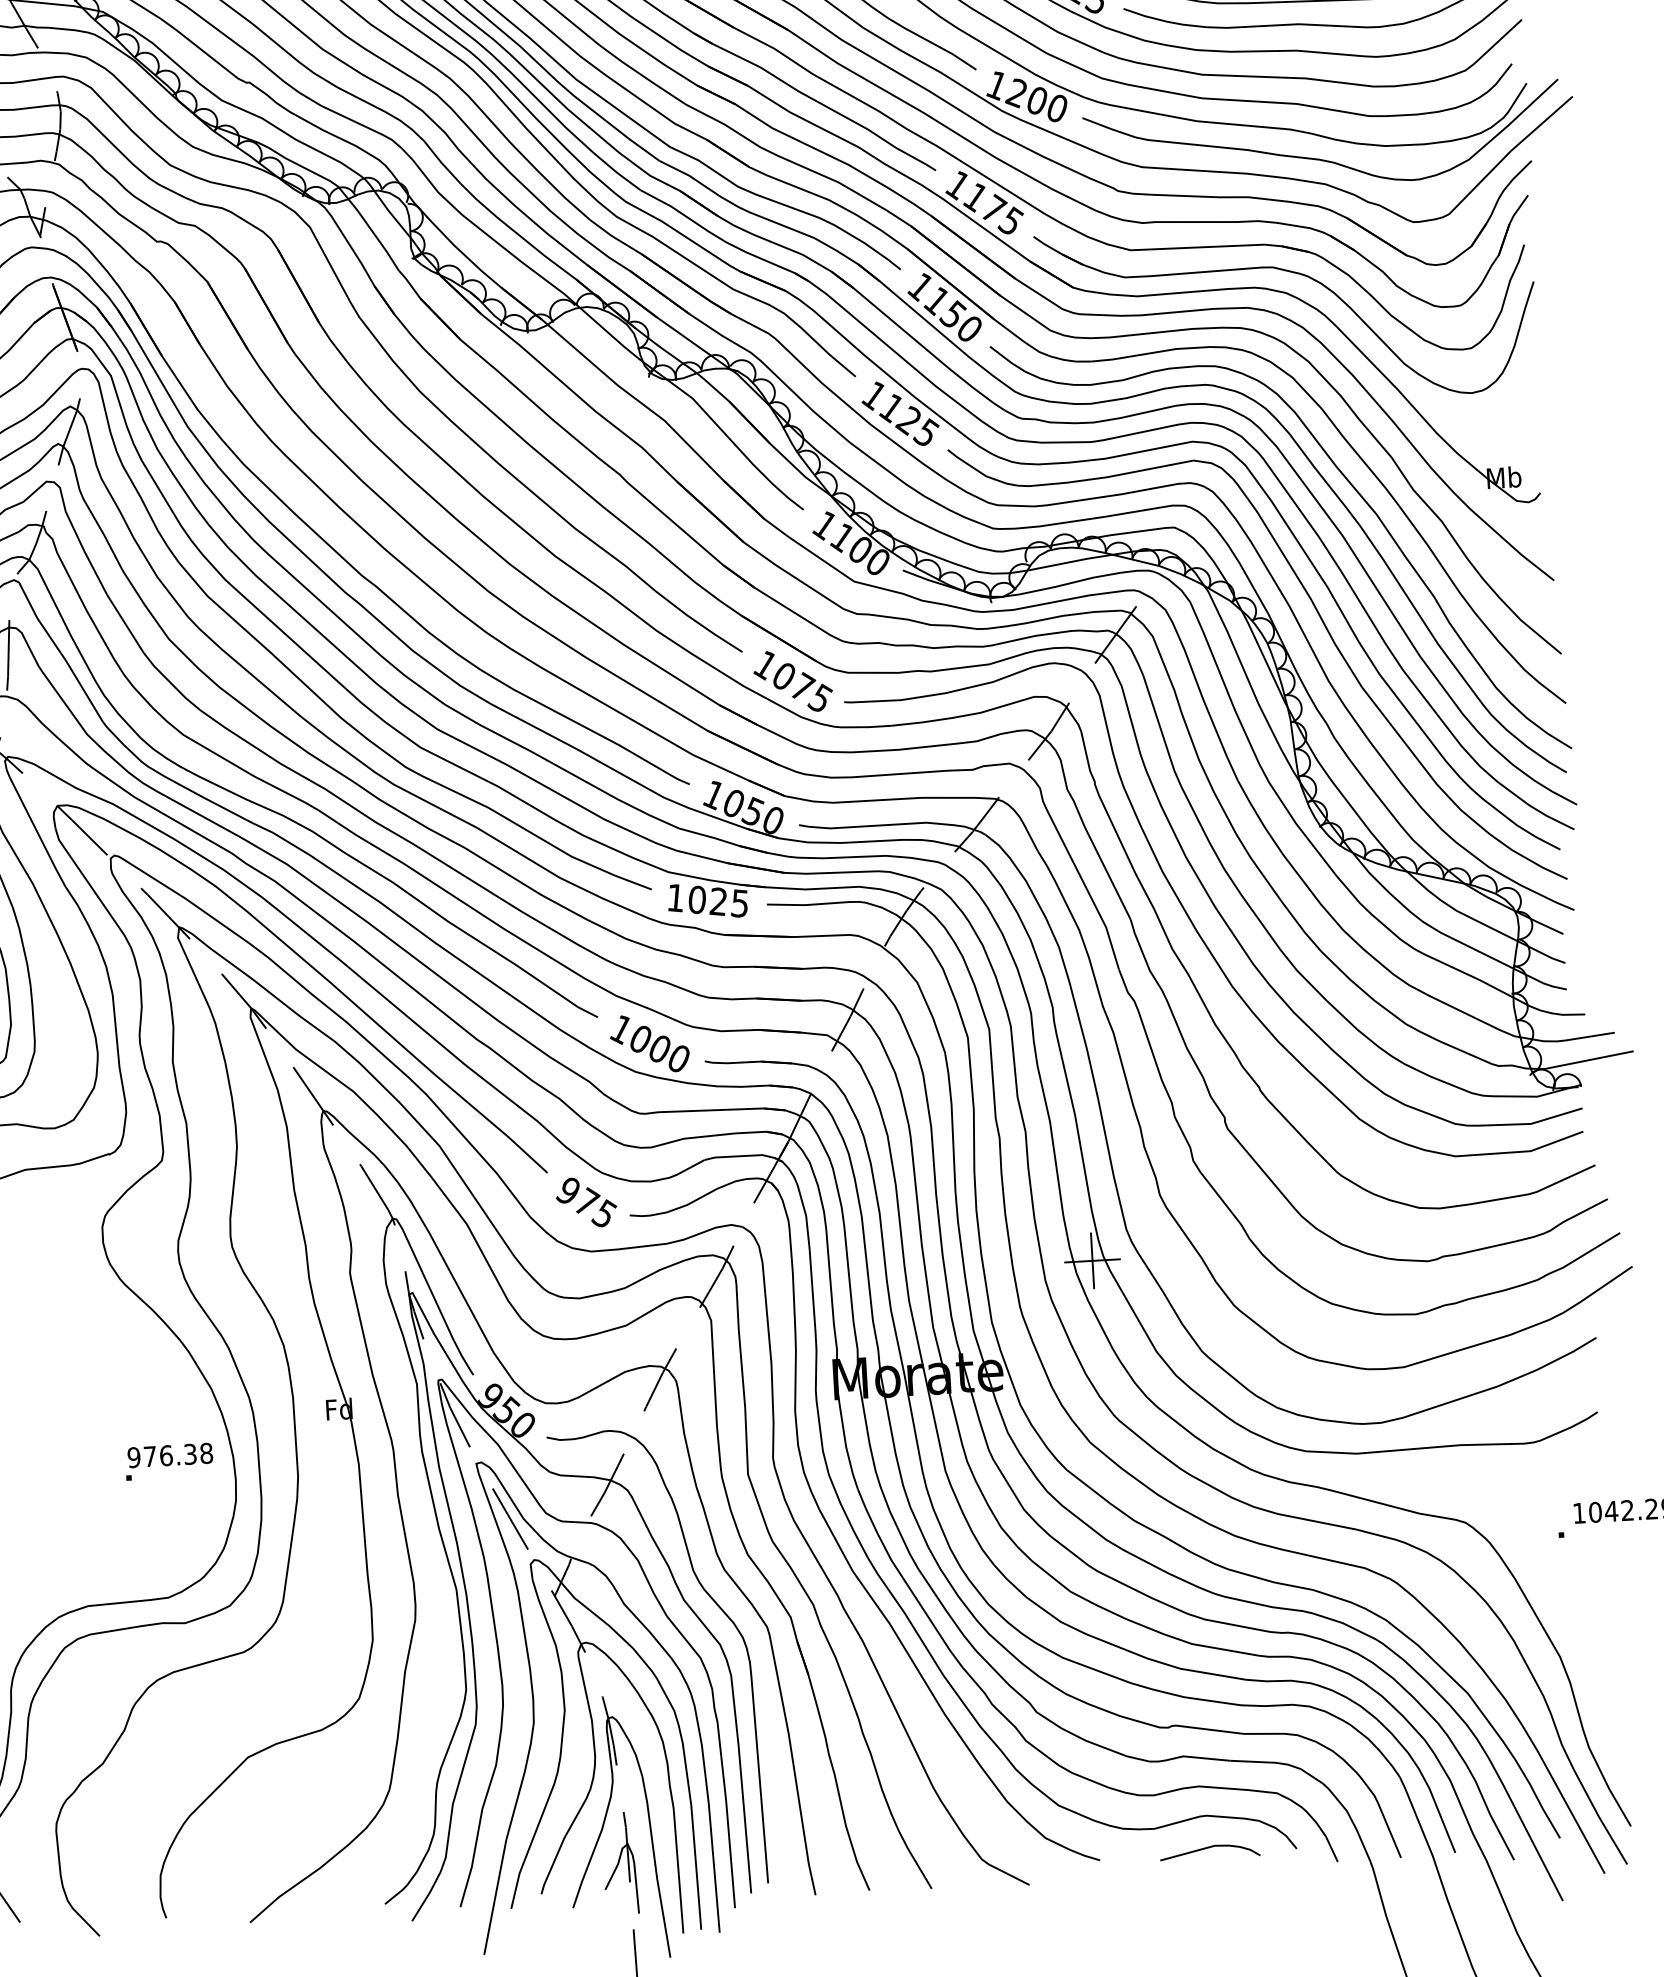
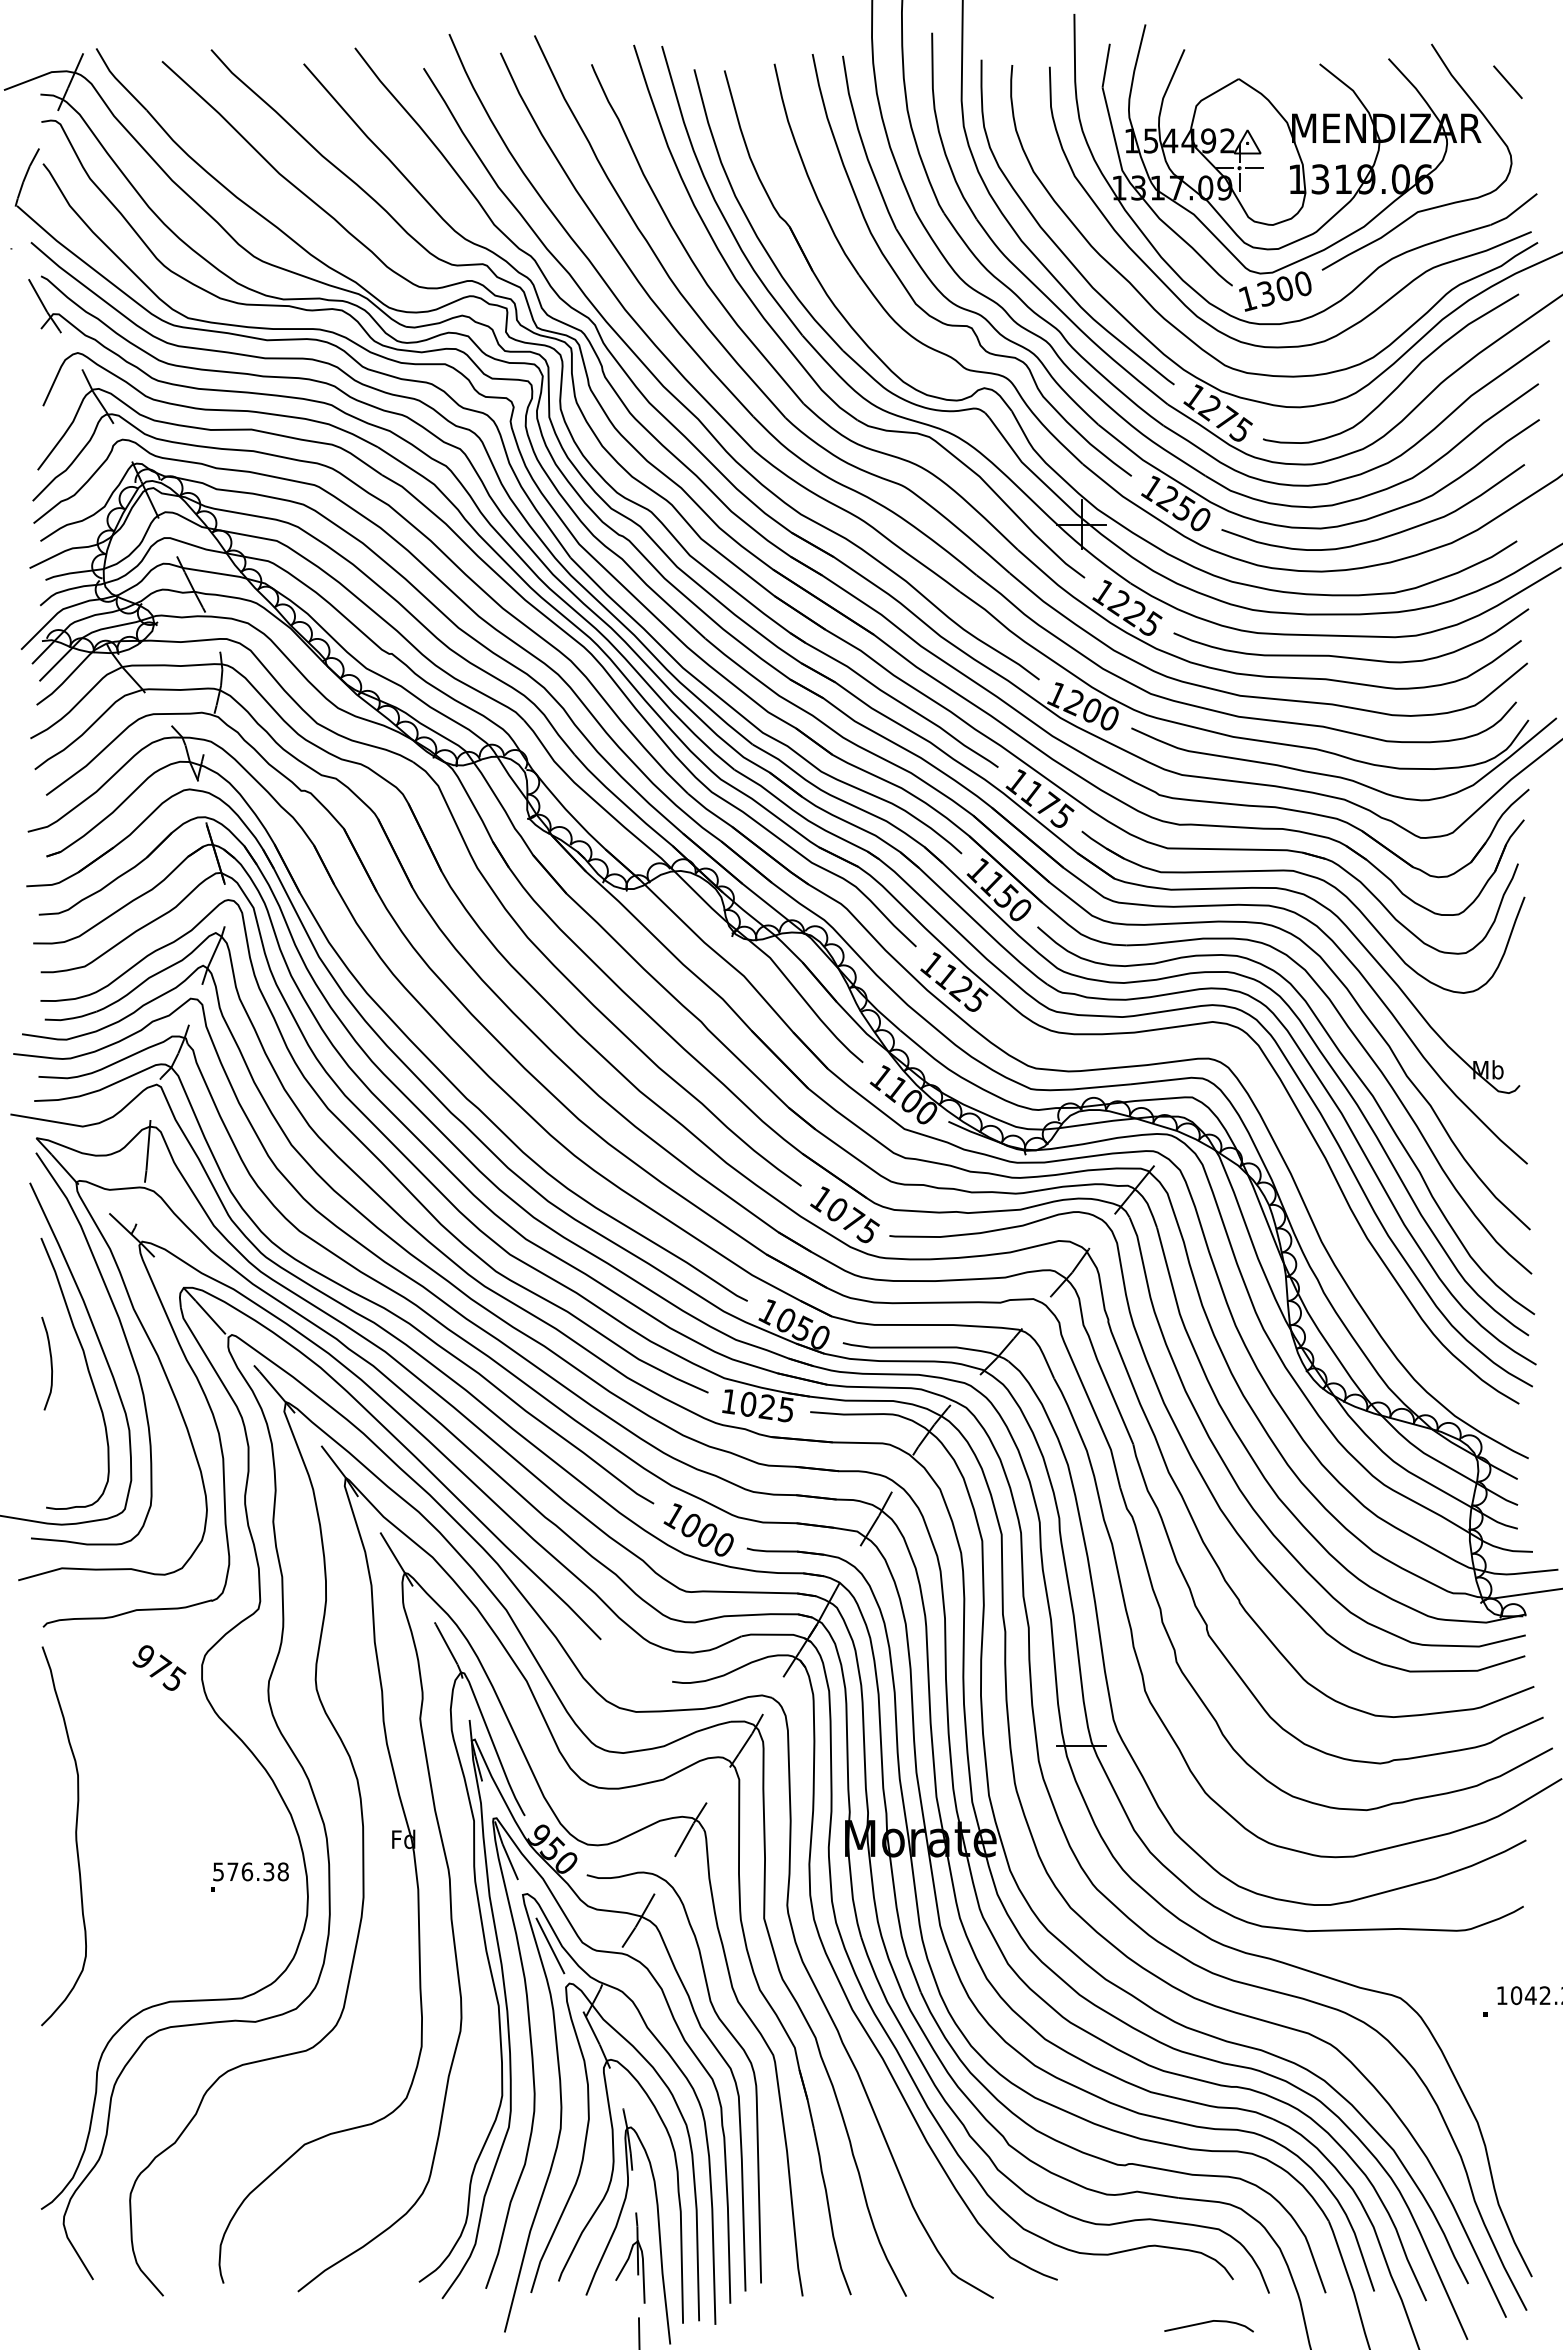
curve: (1324, 626) -> (1320, 1193), removed
text: (586, 1201) -> (159, 1667), moved
line: (1092, 1260) -> (1081, 1745), removed
text: (134, 1457) -> (218, 1871), 976.38 -> 576.38
curve: (1208, 1849) -> (1207, 2323), moved

